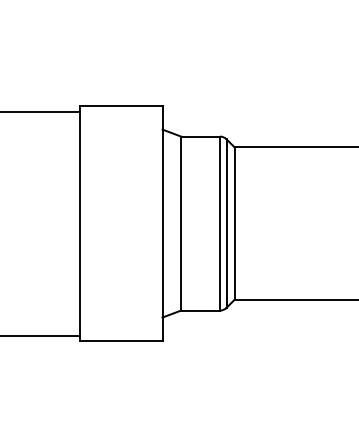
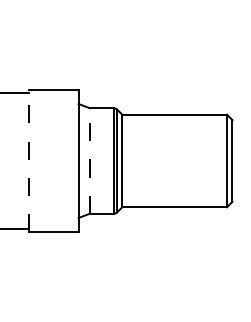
line: (79, 222) -> (28, 160), solid -> dashed
line: (180, 224) -> (89, 161), solid -> dashed

